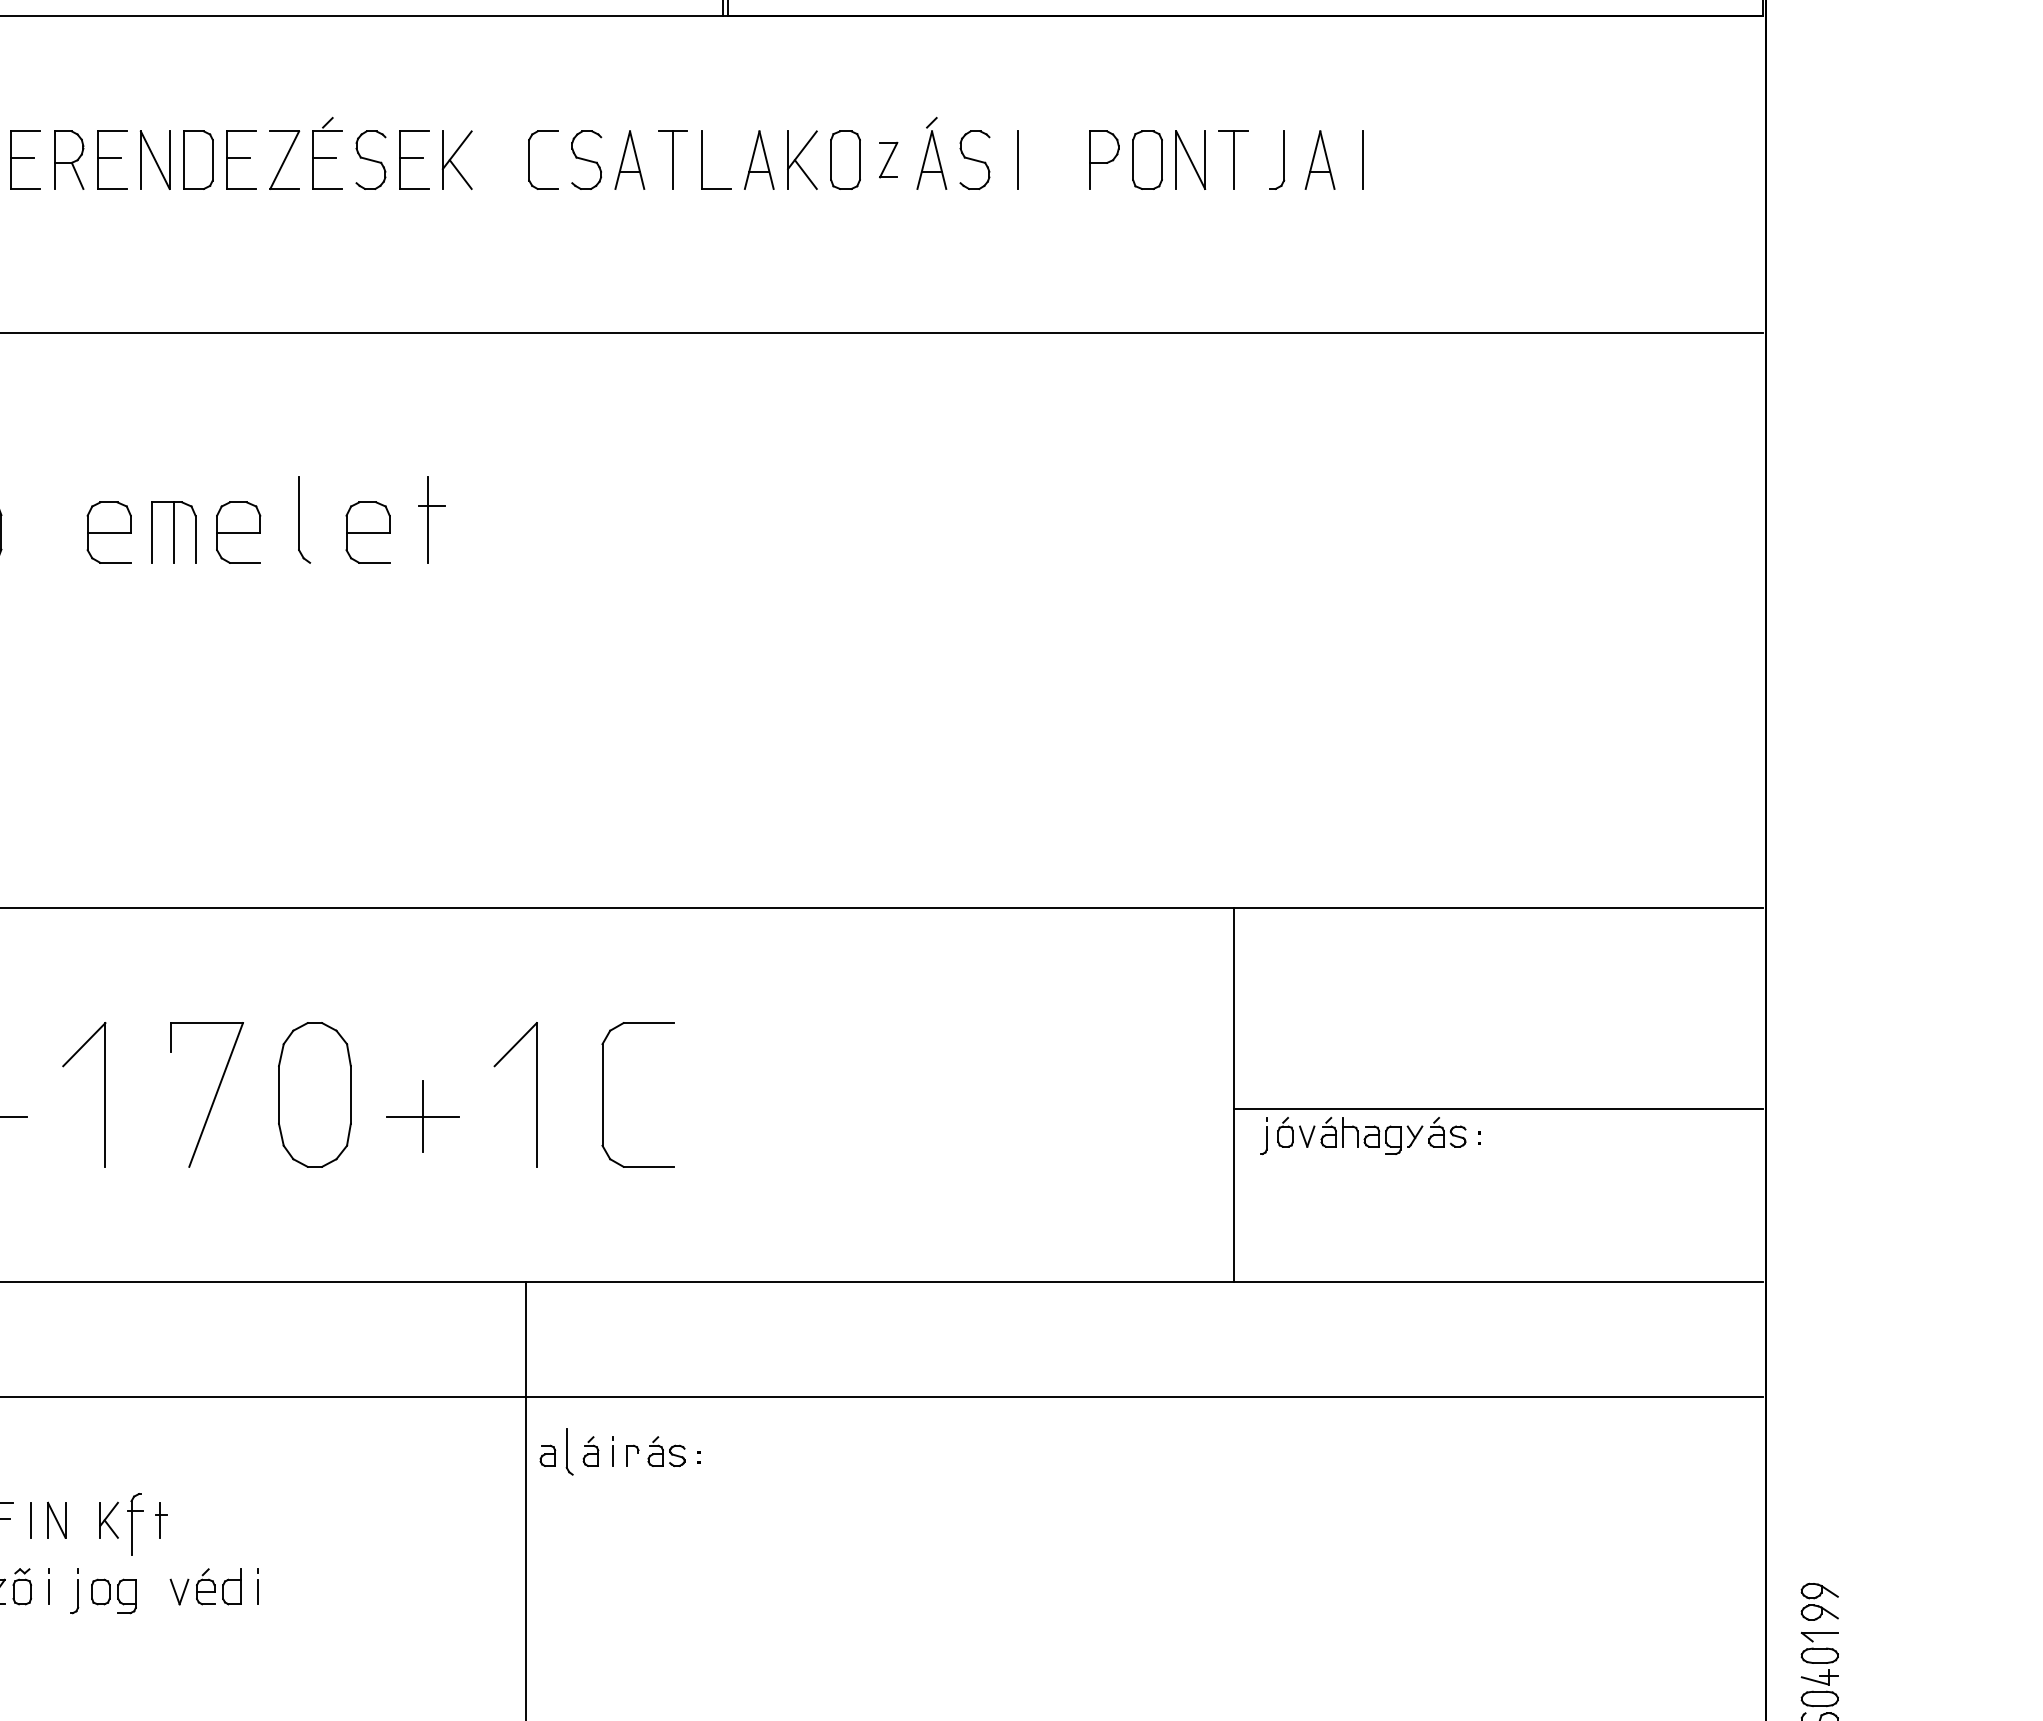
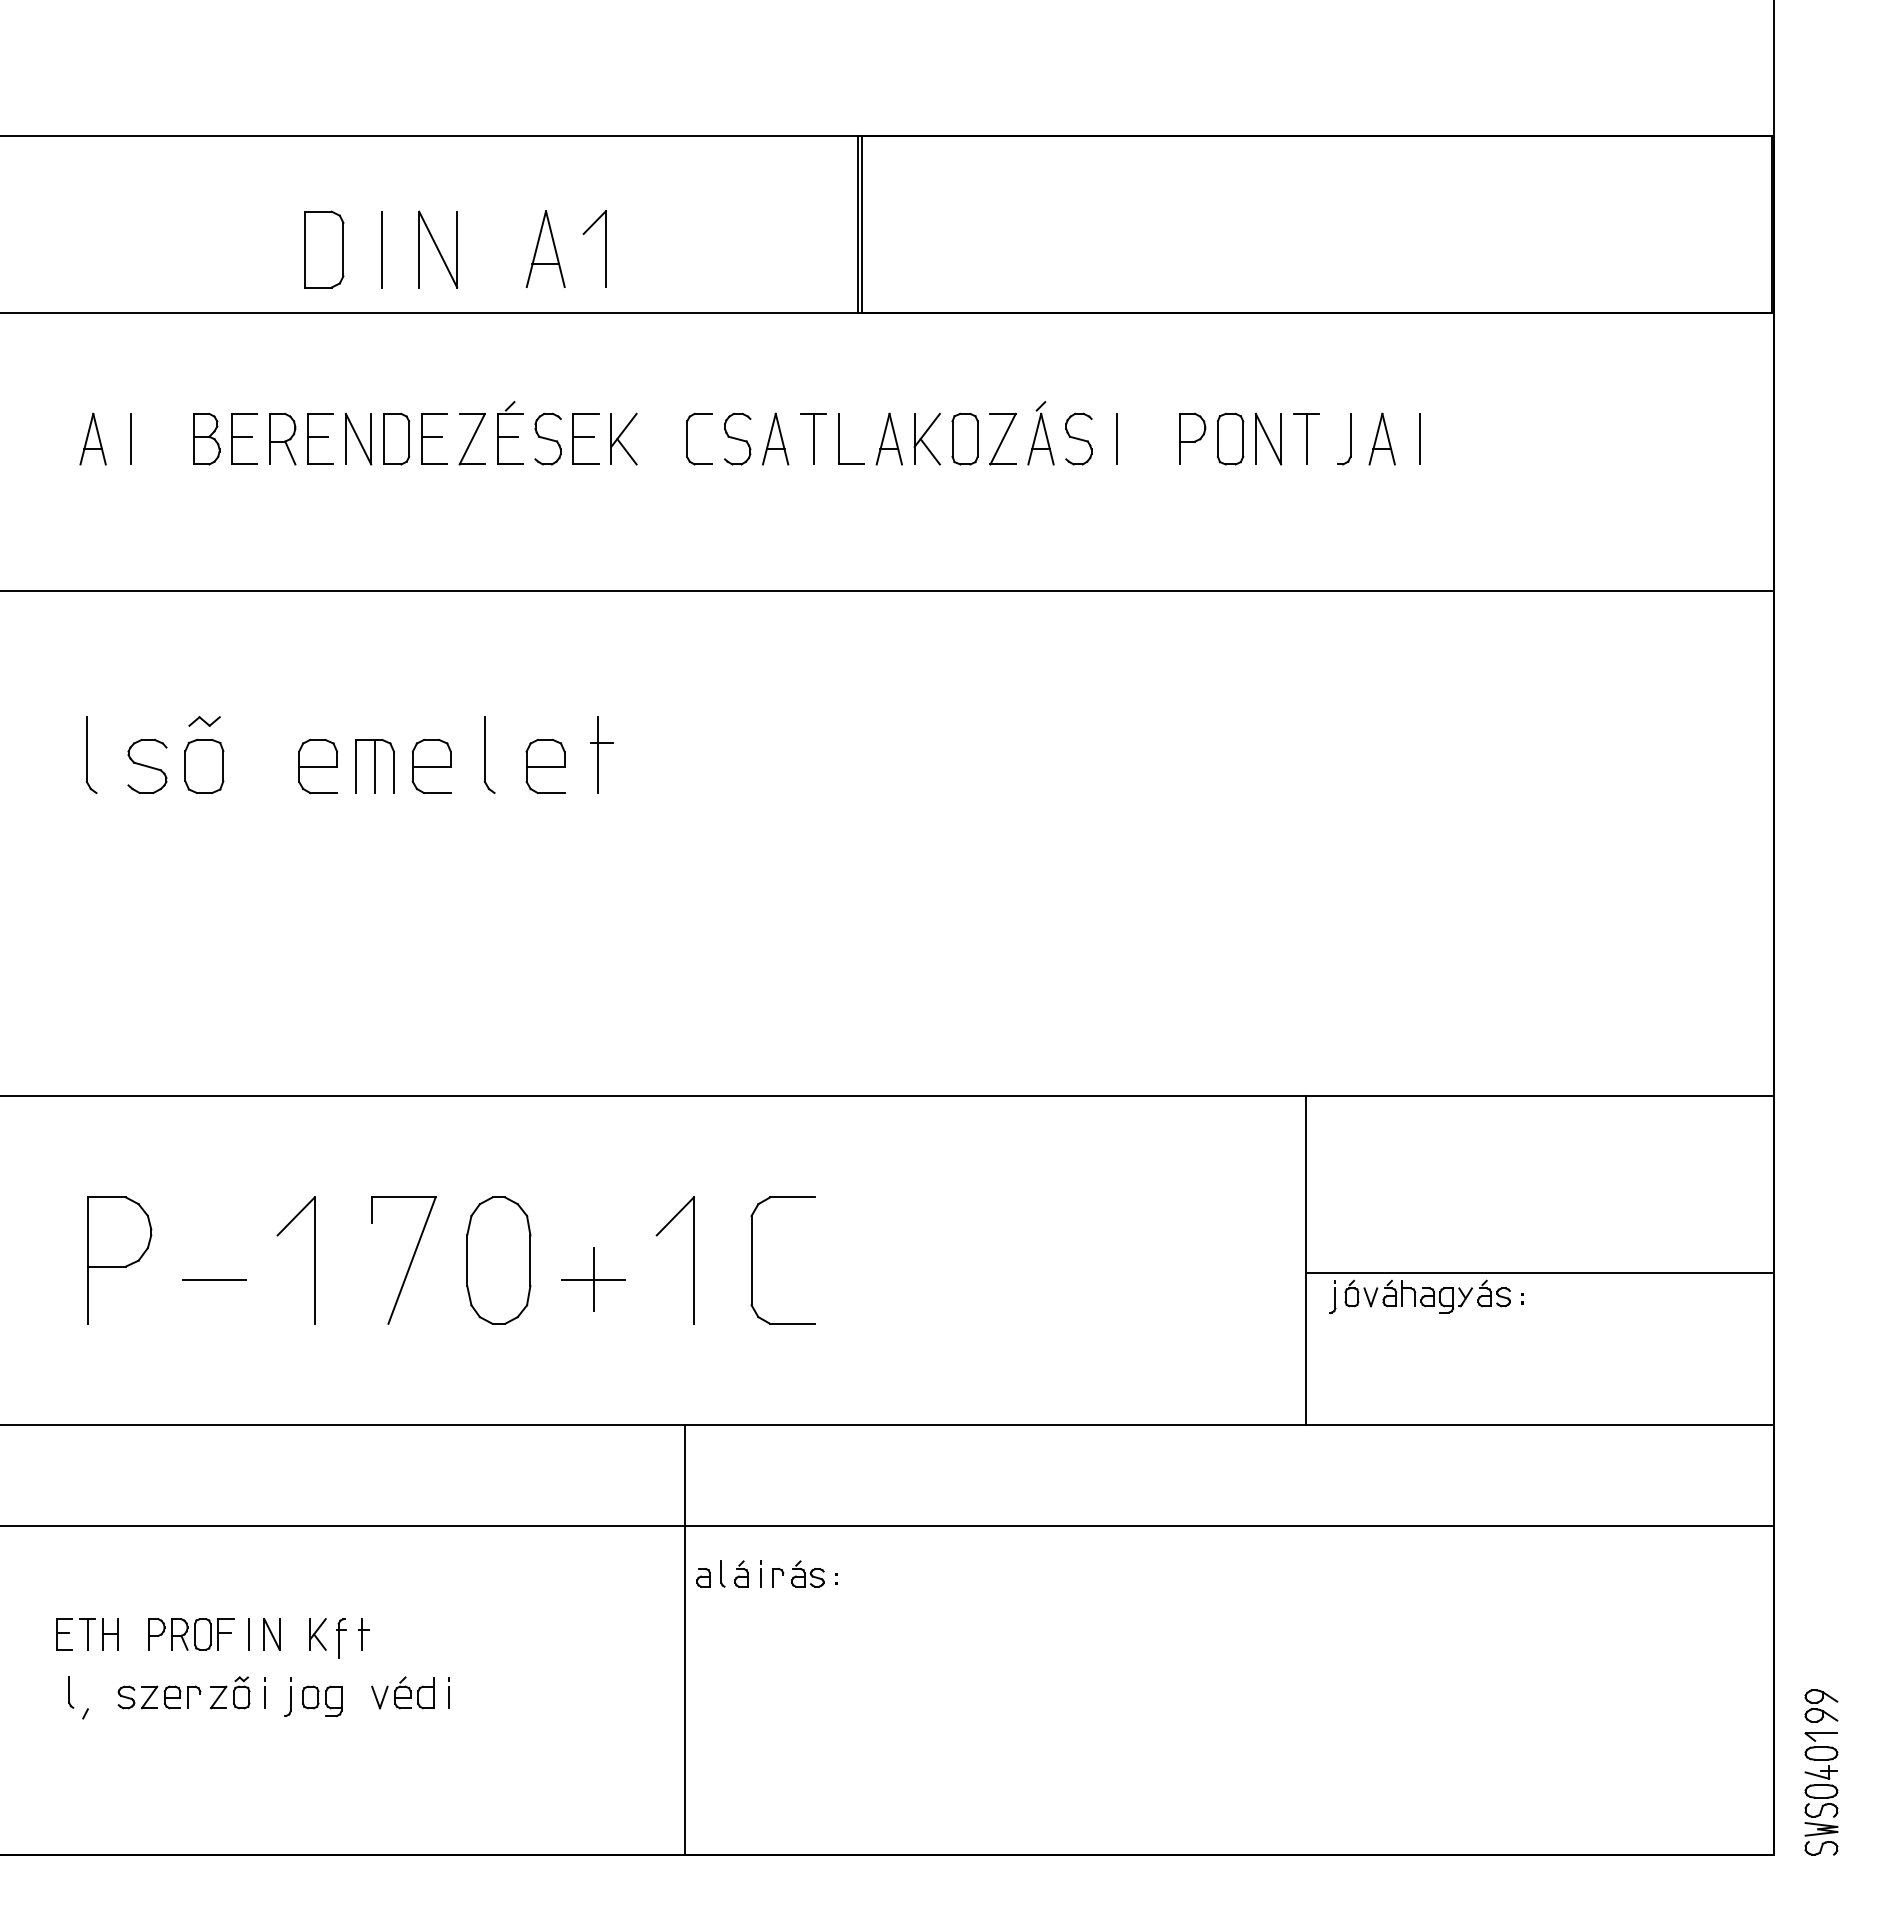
part: (888, 159) -> (1002, 438), size x1.67
part: (569, 1450) -> (722, 1573), size x0.62
part: (135, 1524) -> (341, 1638), size x0.71

